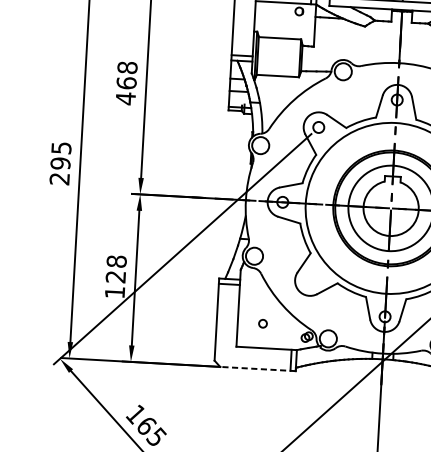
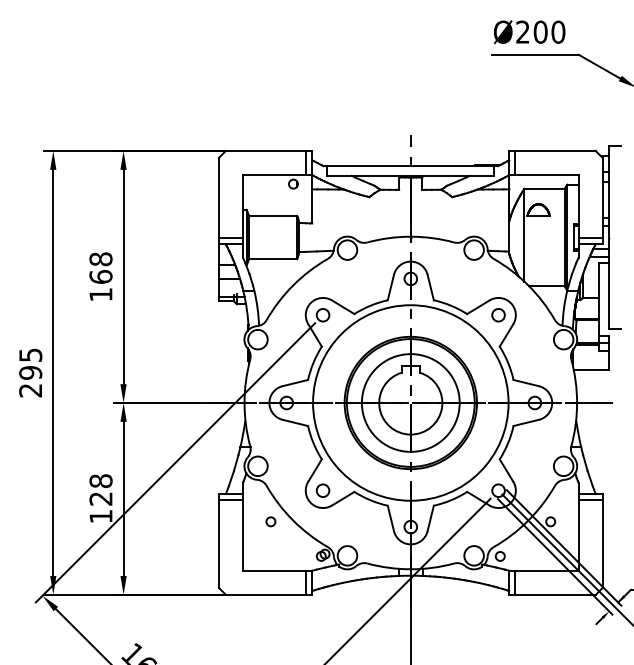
text: (125, 98) -> (100, 294), 468 -> 168
circle: (309, 280) -> (322, 490), added
circle: (262, 323) -> (270, 521), moved
line: (257, 368) -> (268, 594), dashed -> solid

